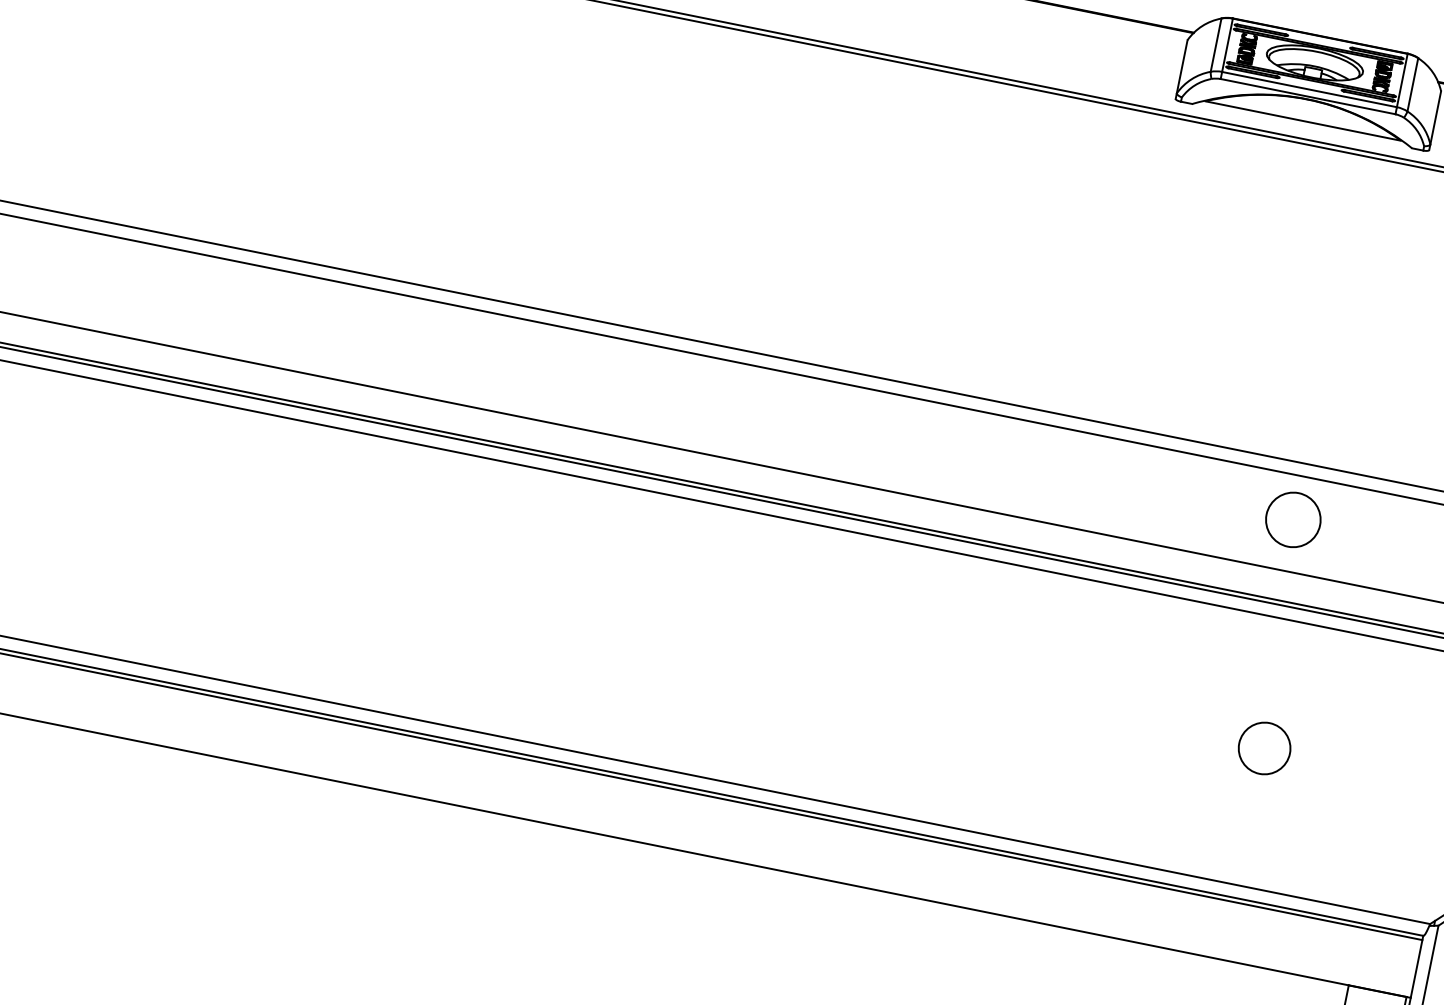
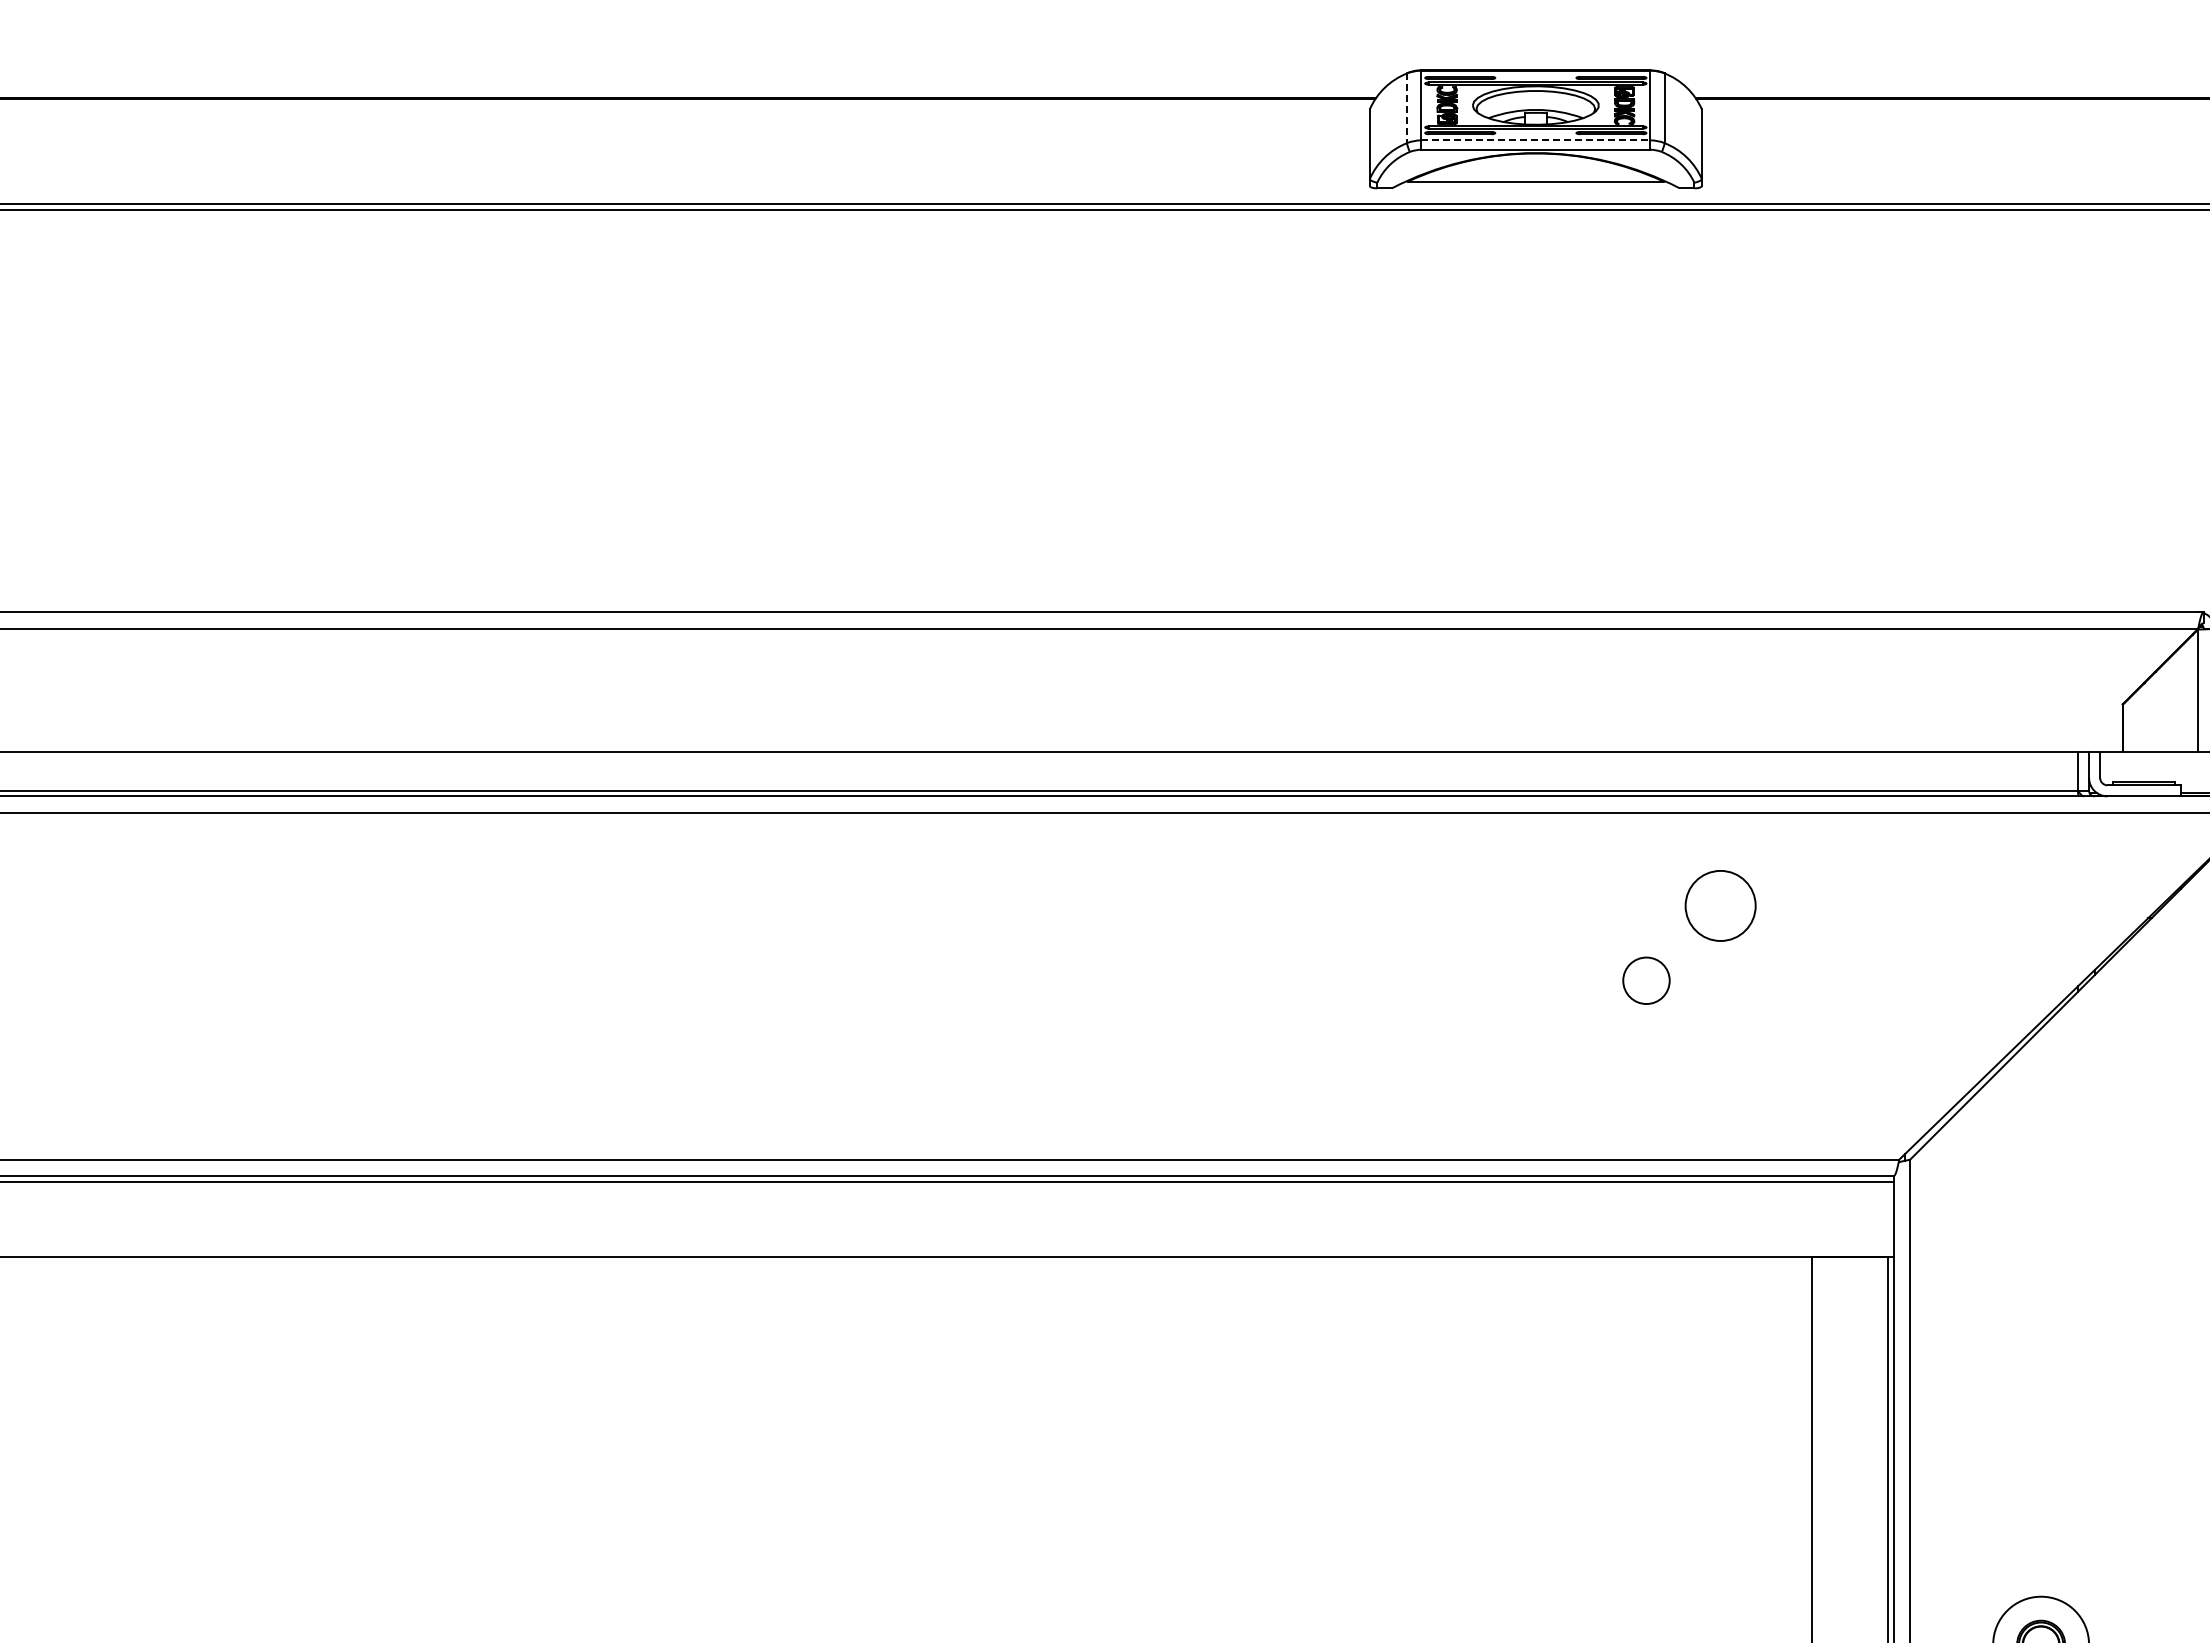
line: (1216, 45) -> (1407, 108), solid -> dashed
line: (1310, 89) -> (1536, 140), solid -> dashed
circle: (1293, 519) -> (1720, 905), moved
circle: (1264, 748) -> (1646, 980), size x0.7

